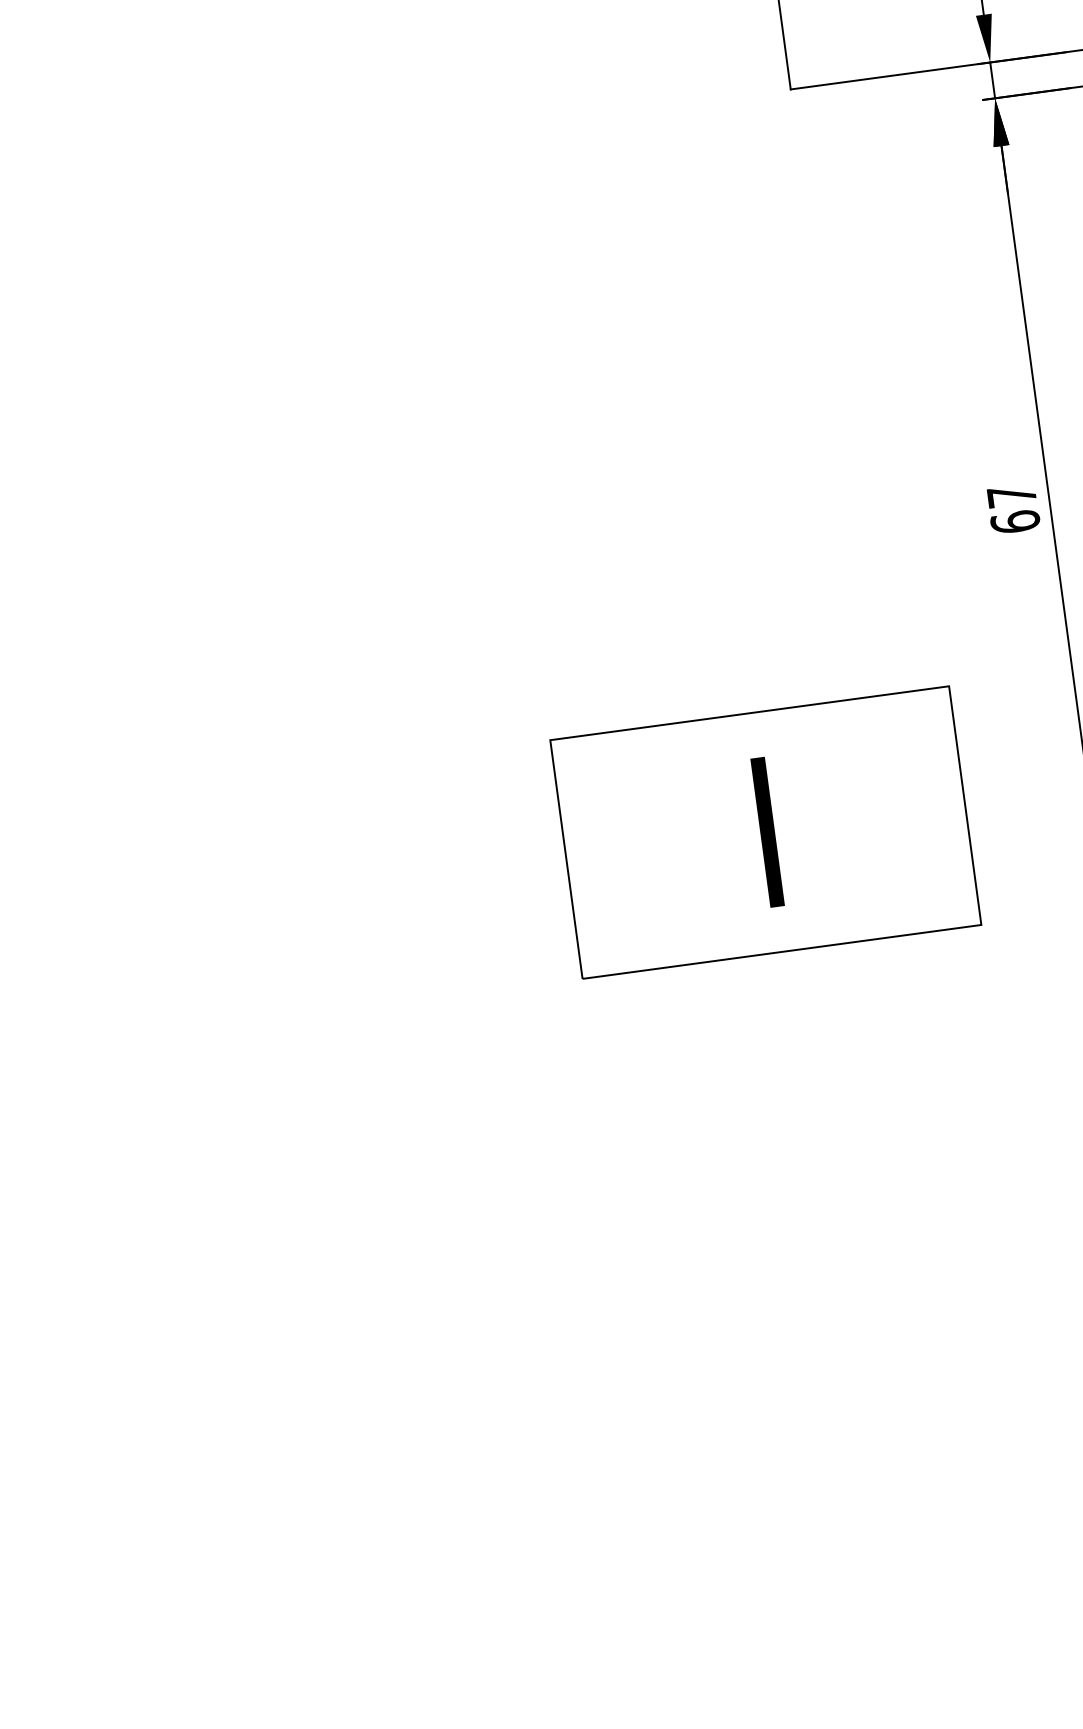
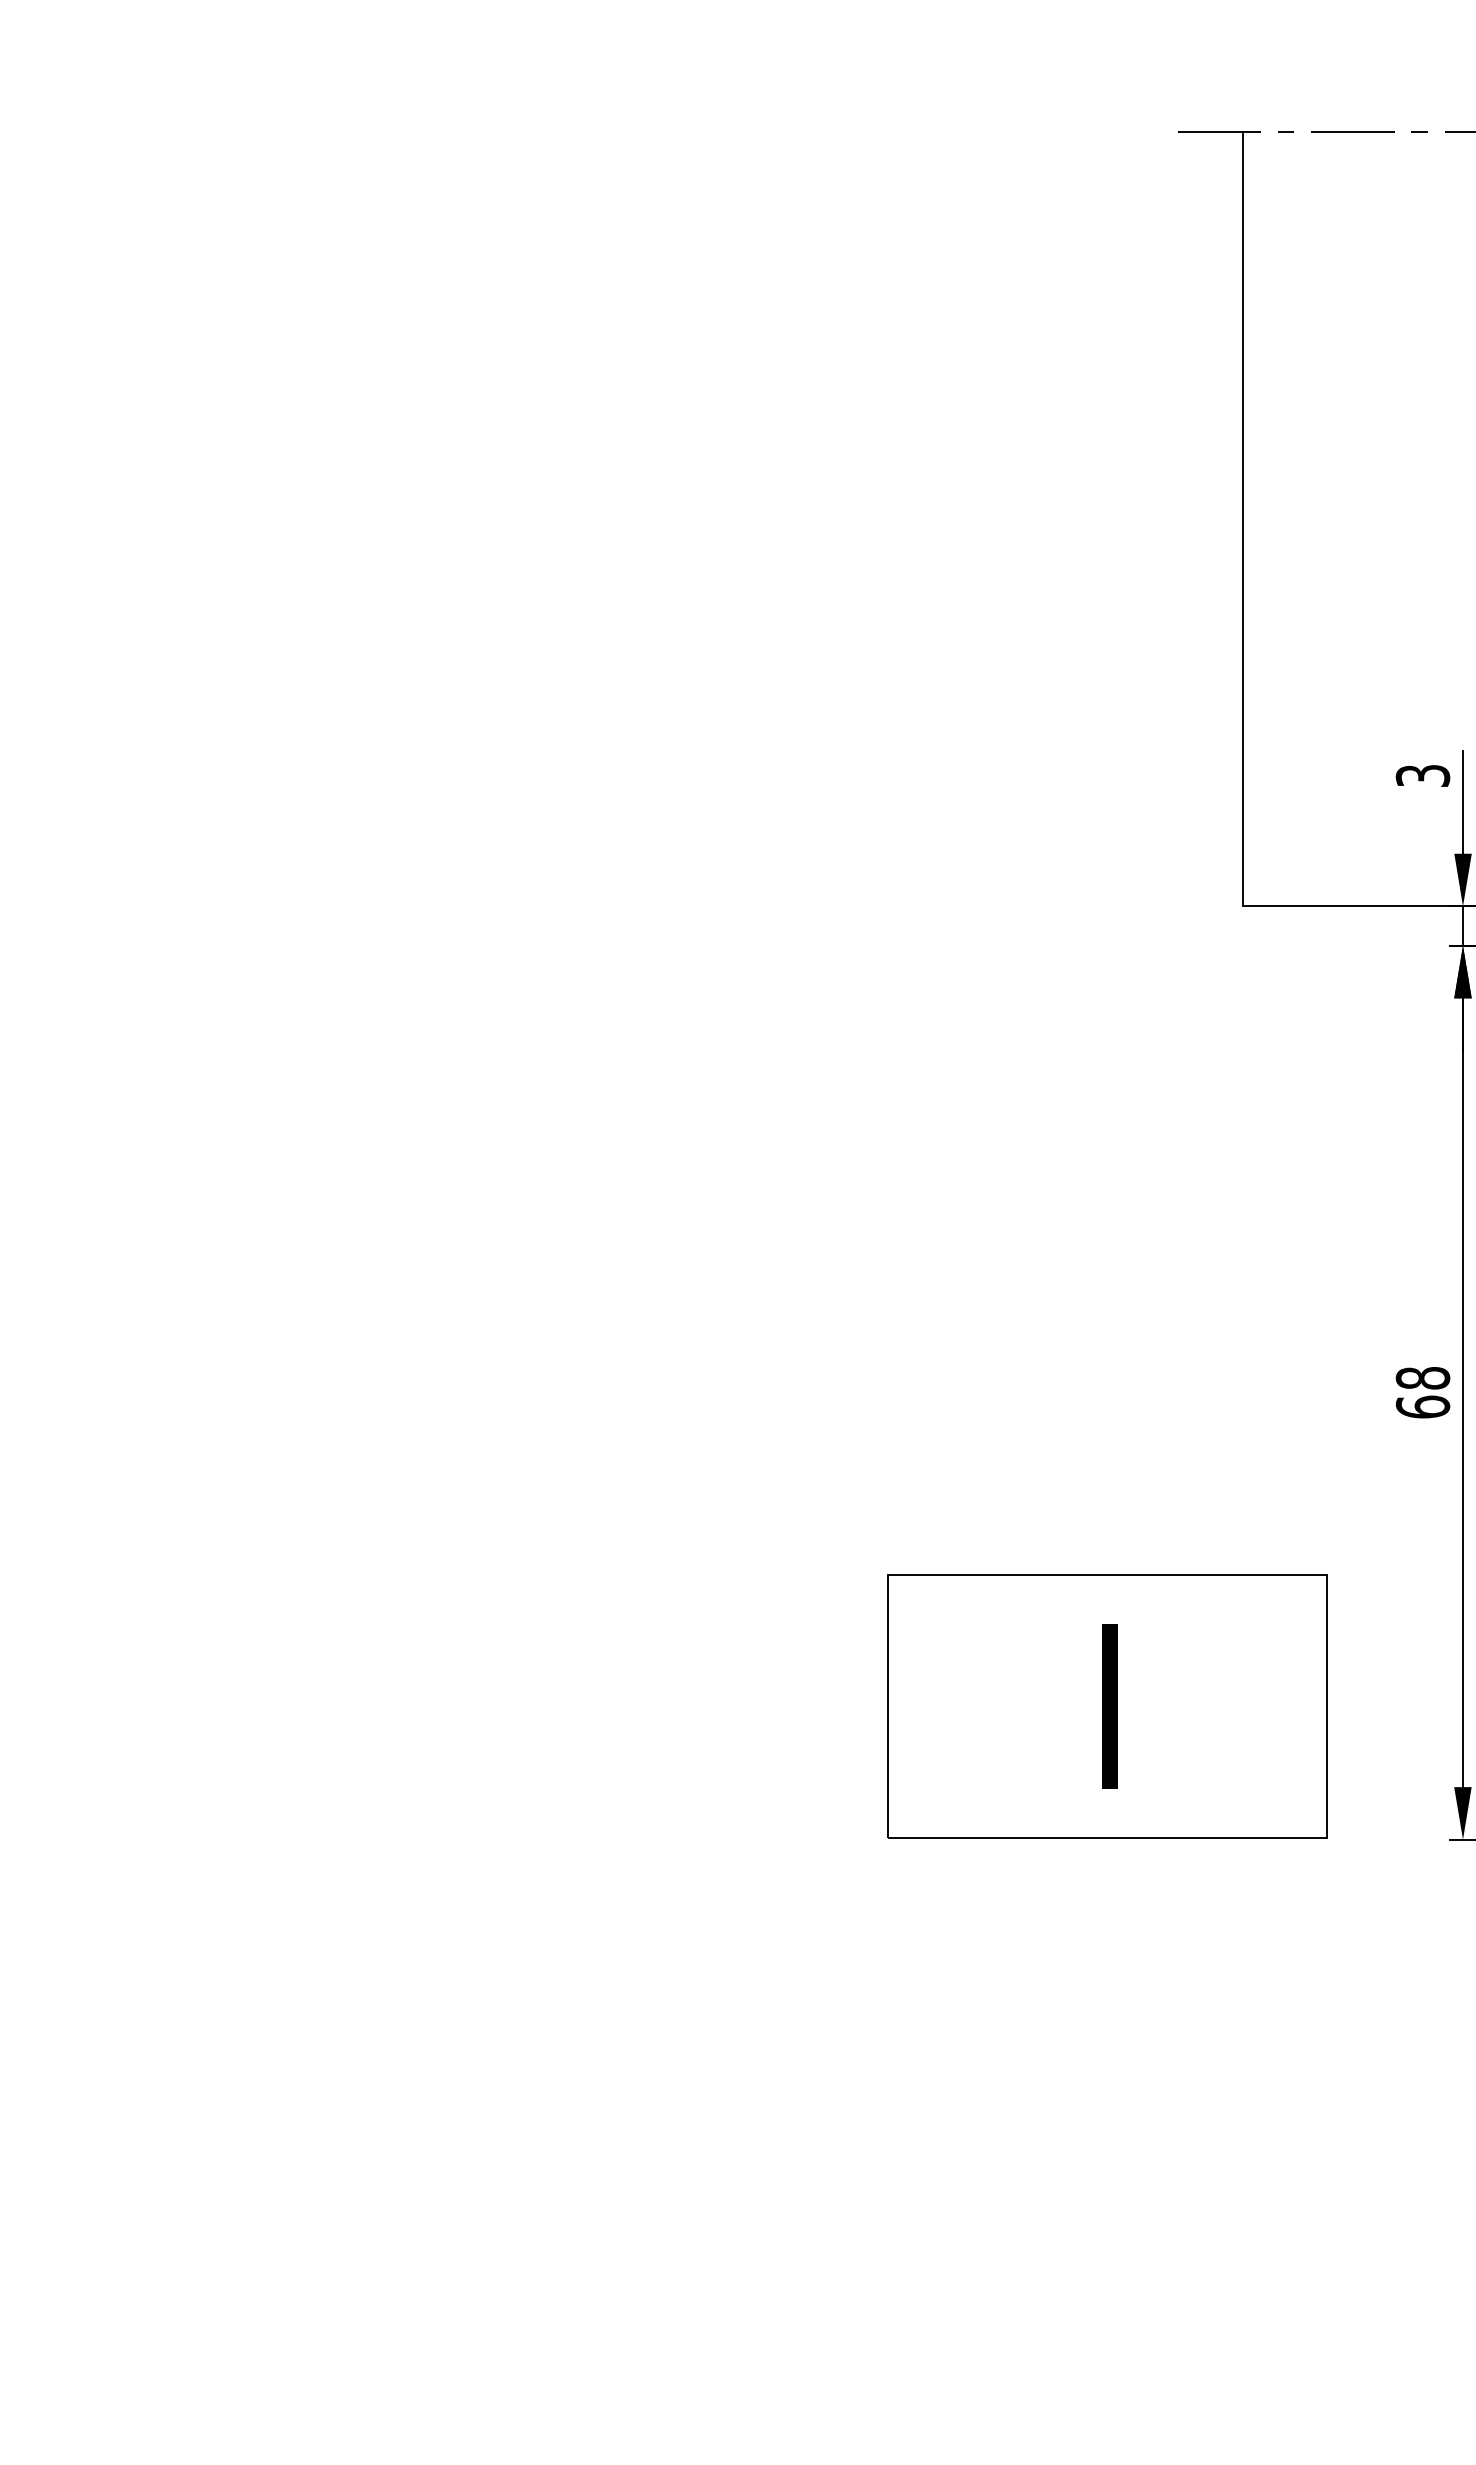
text: (1011, 496) -> (1422, 1378), 67 -> 68

